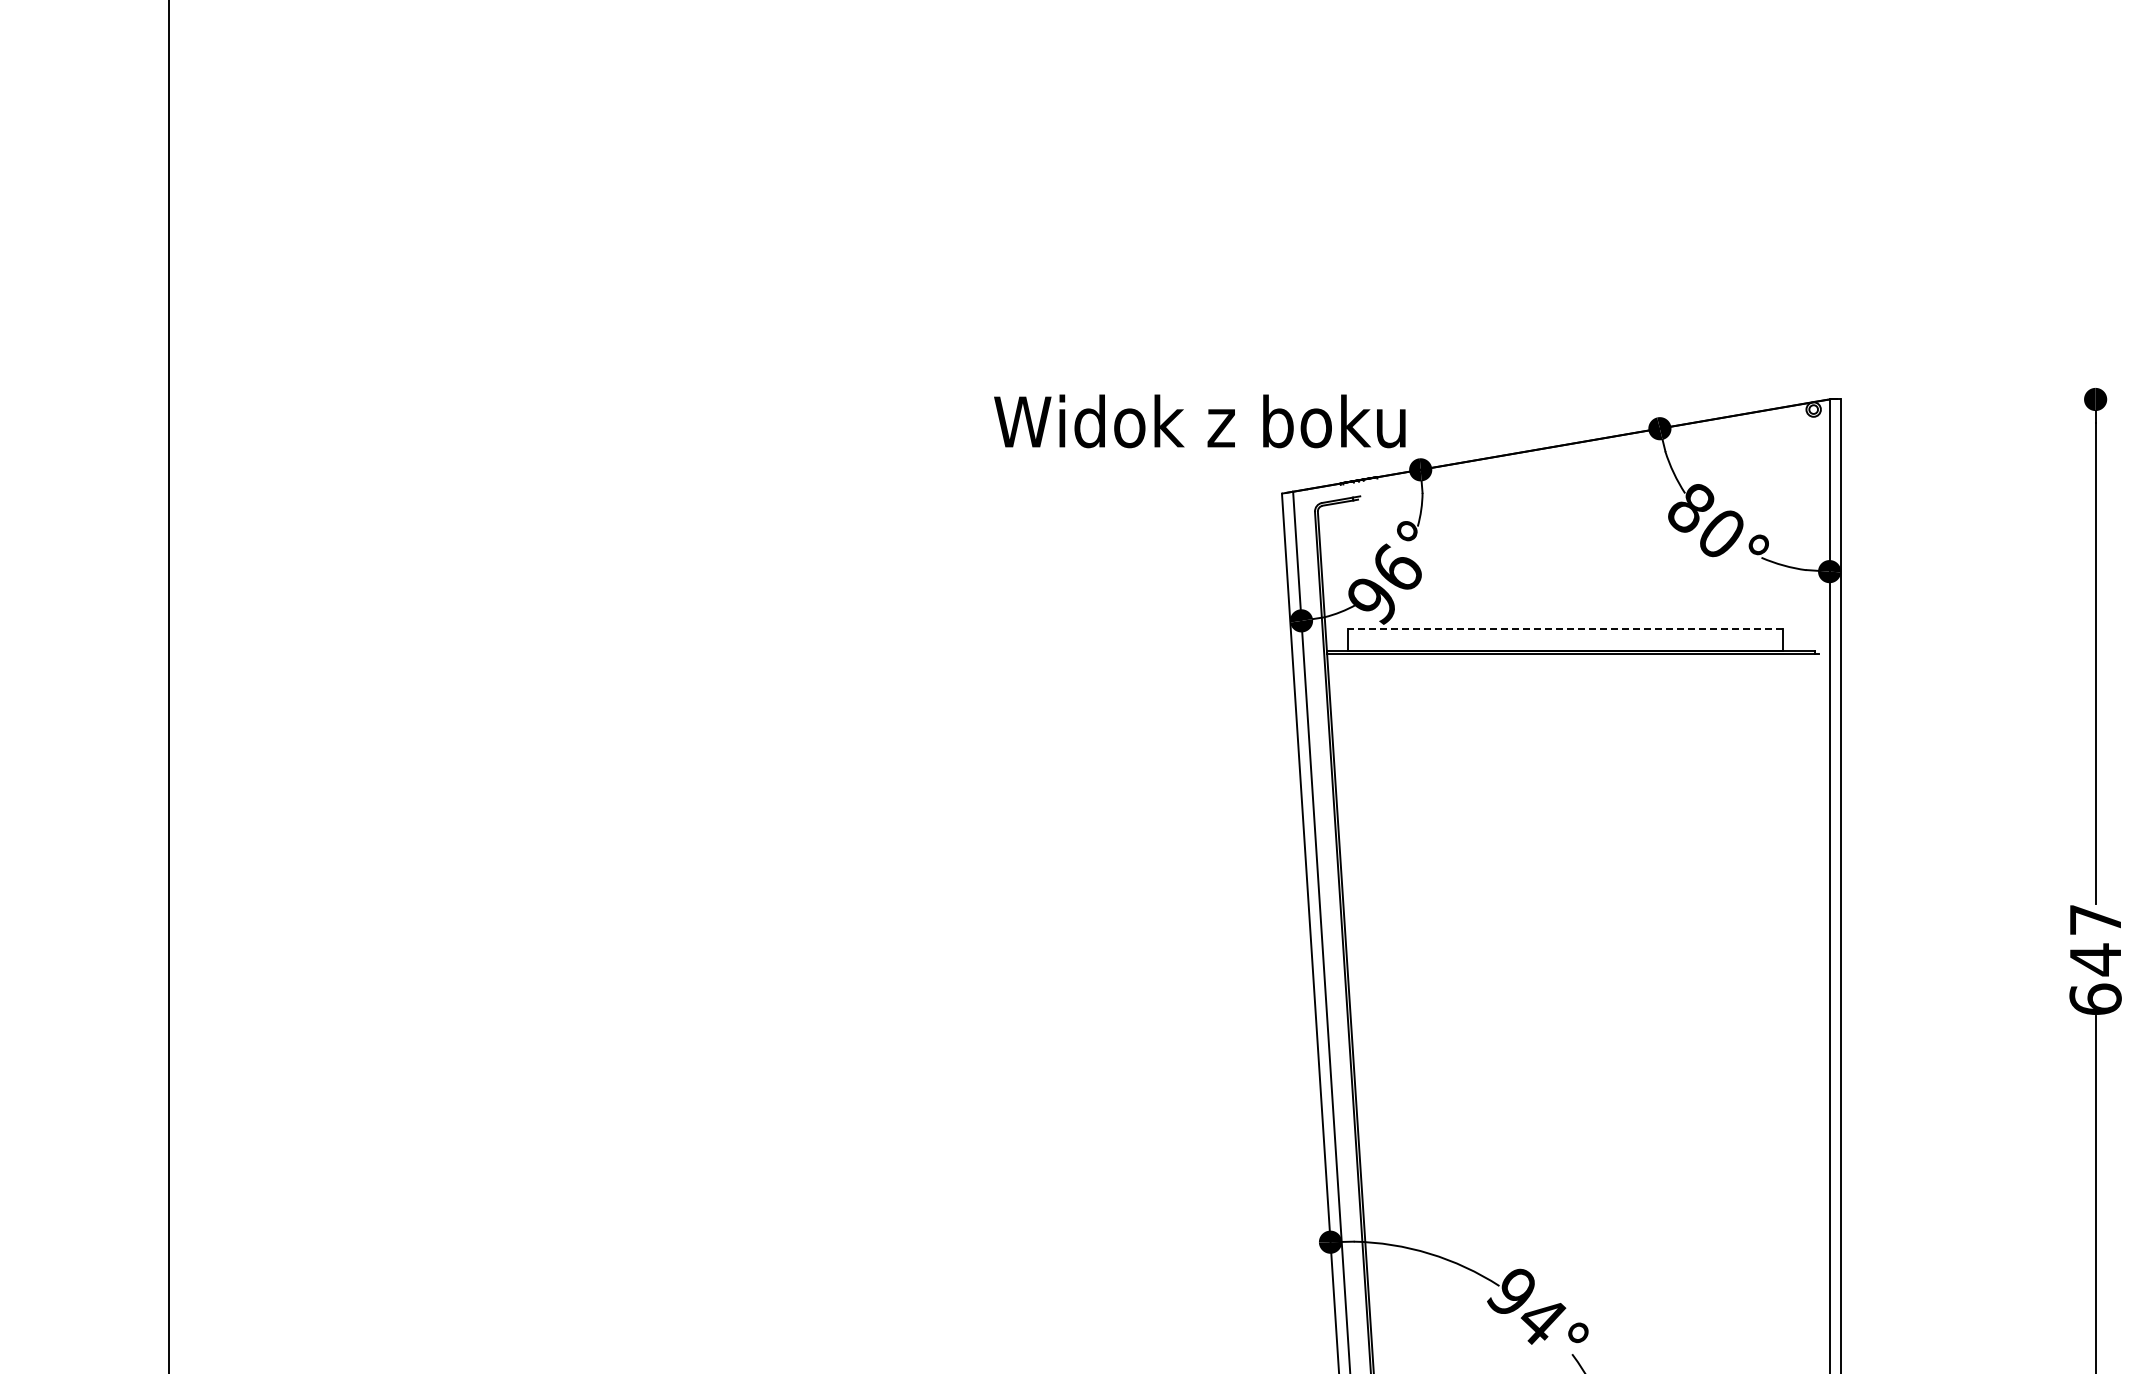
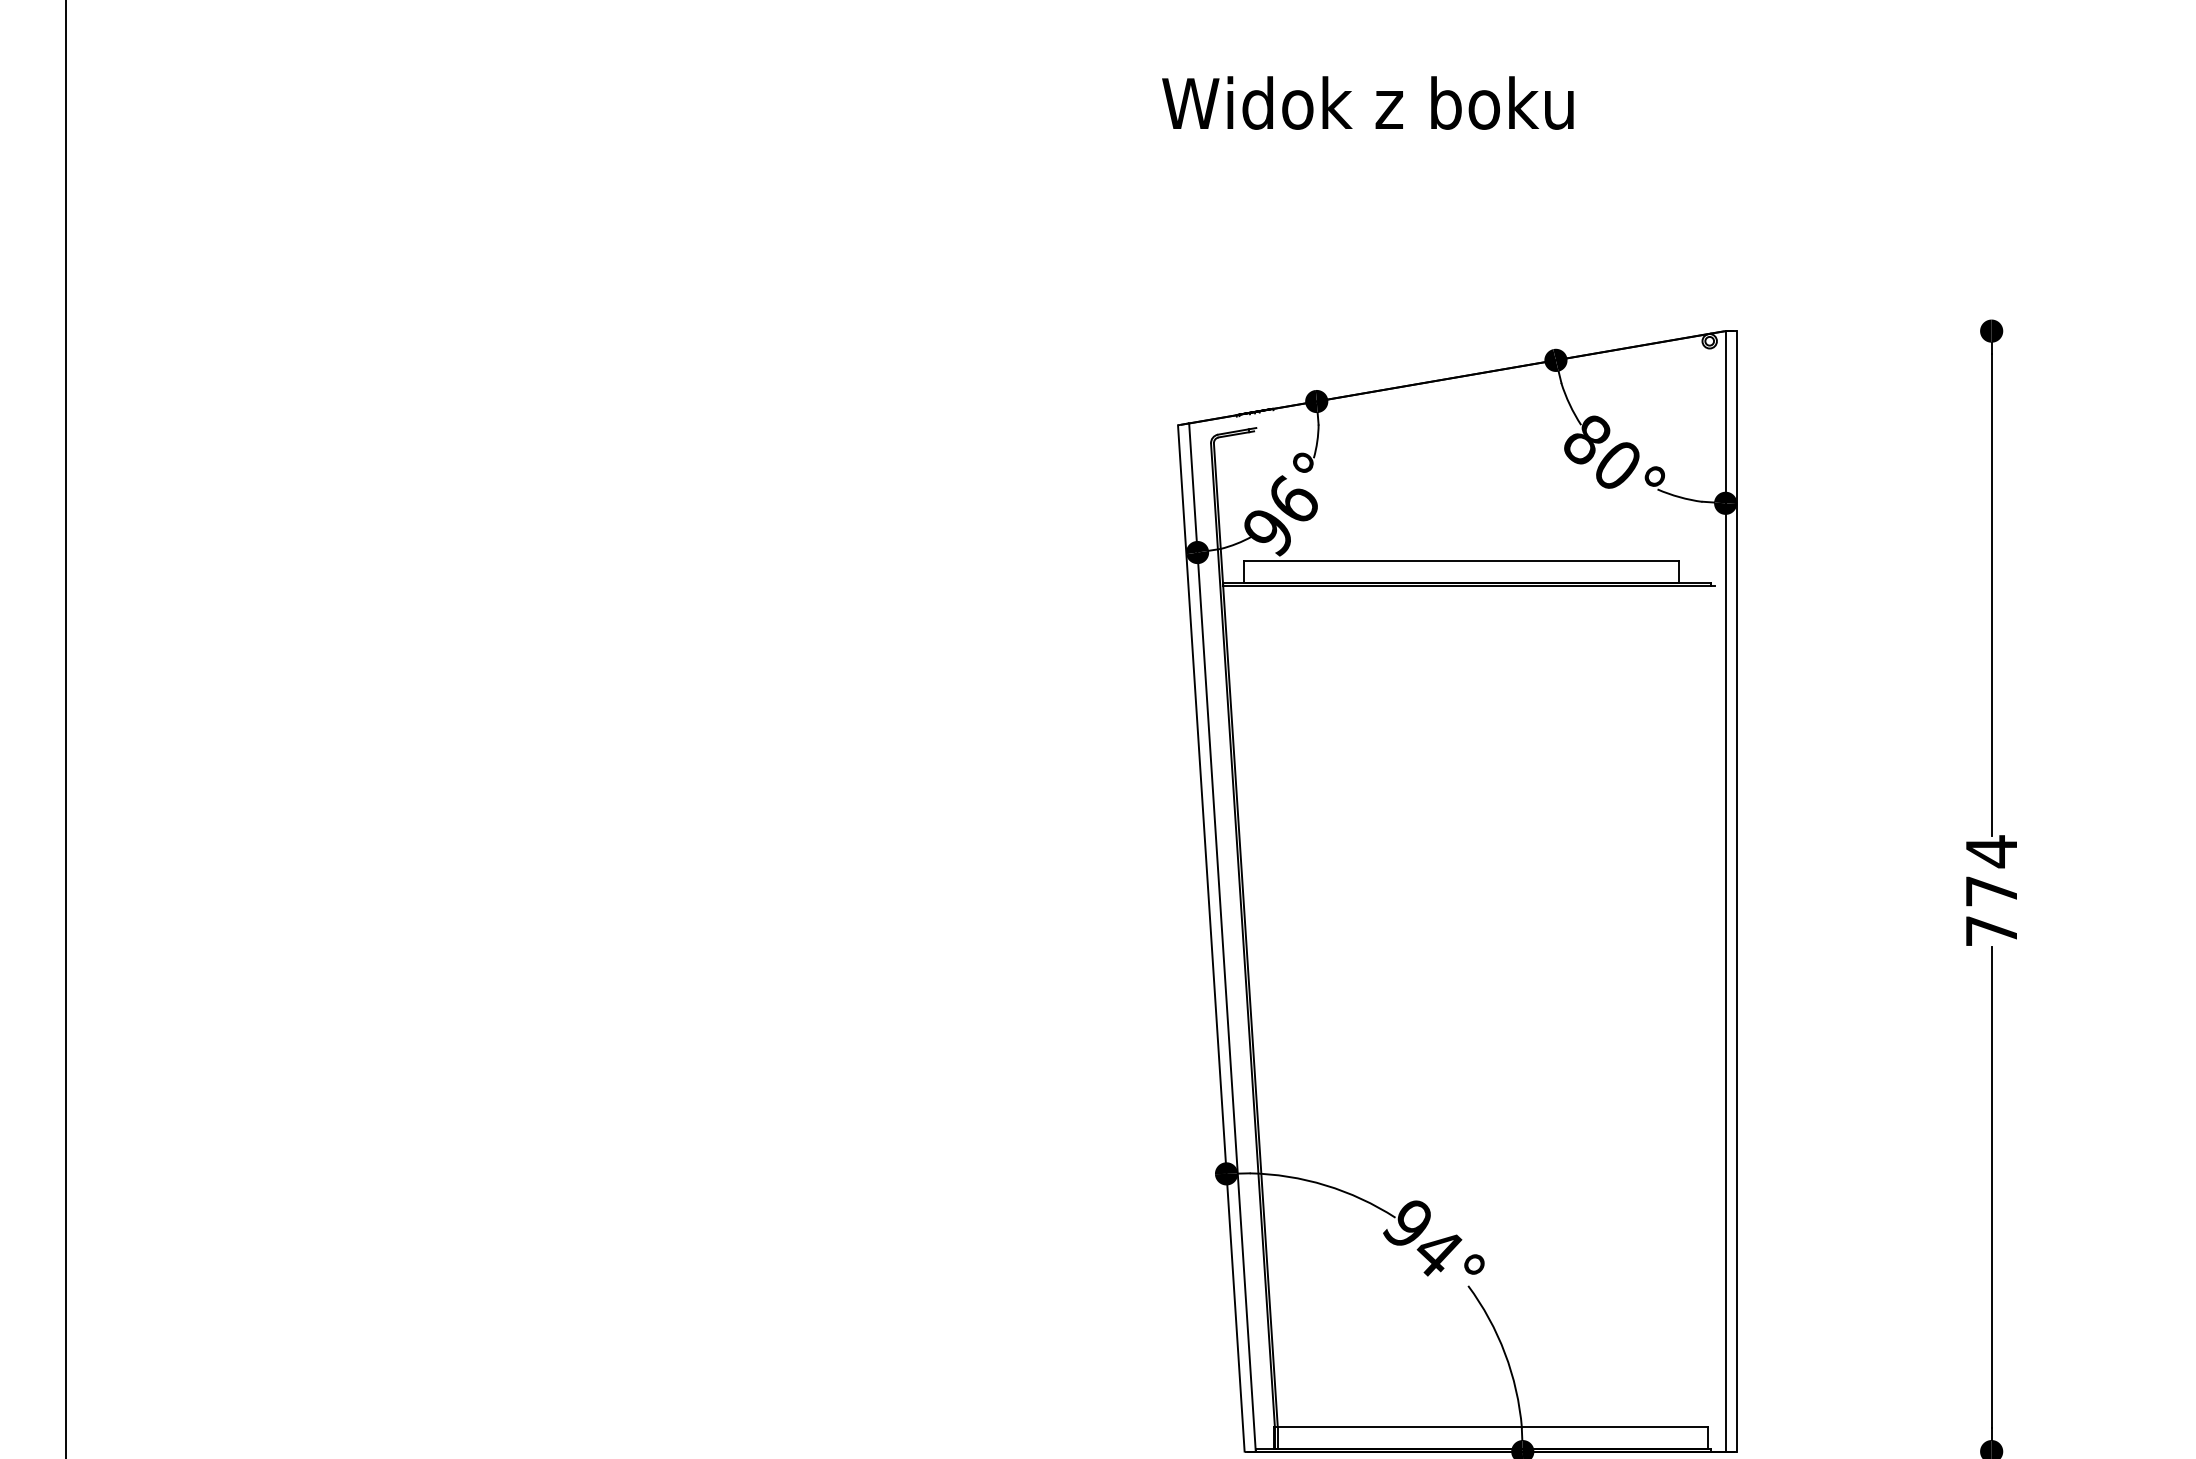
text: (1199, 420) -> (1367, 102), moved
line: (1565, 629) -> (1461, 561), dashed -> solid
text: (2095, 958) -> (1991, 890), 647 -> 774

